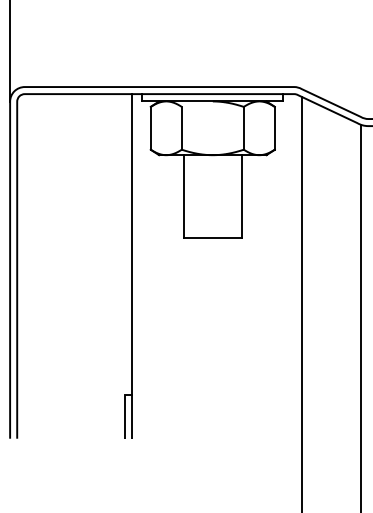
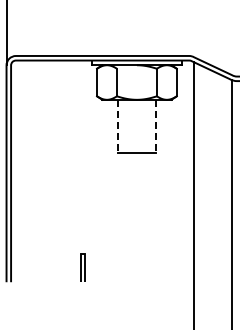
line: (184, 196) -> (118, 126), solid -> dashed
line: (241, 196) -> (155, 126), solid -> dashed
line: (132, 243) -> (85, 156), removed

